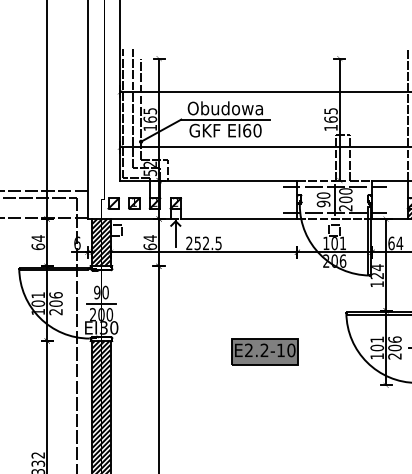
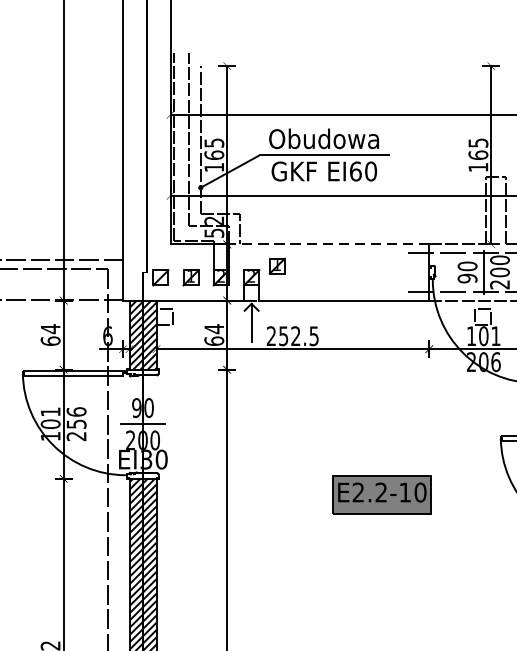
line: (228, 180) -> (328, 244), solid -> dashed
part: (193, 195) -> (277, 266), added
text: (55, 303) -> (75, 423), 206 -> 256

